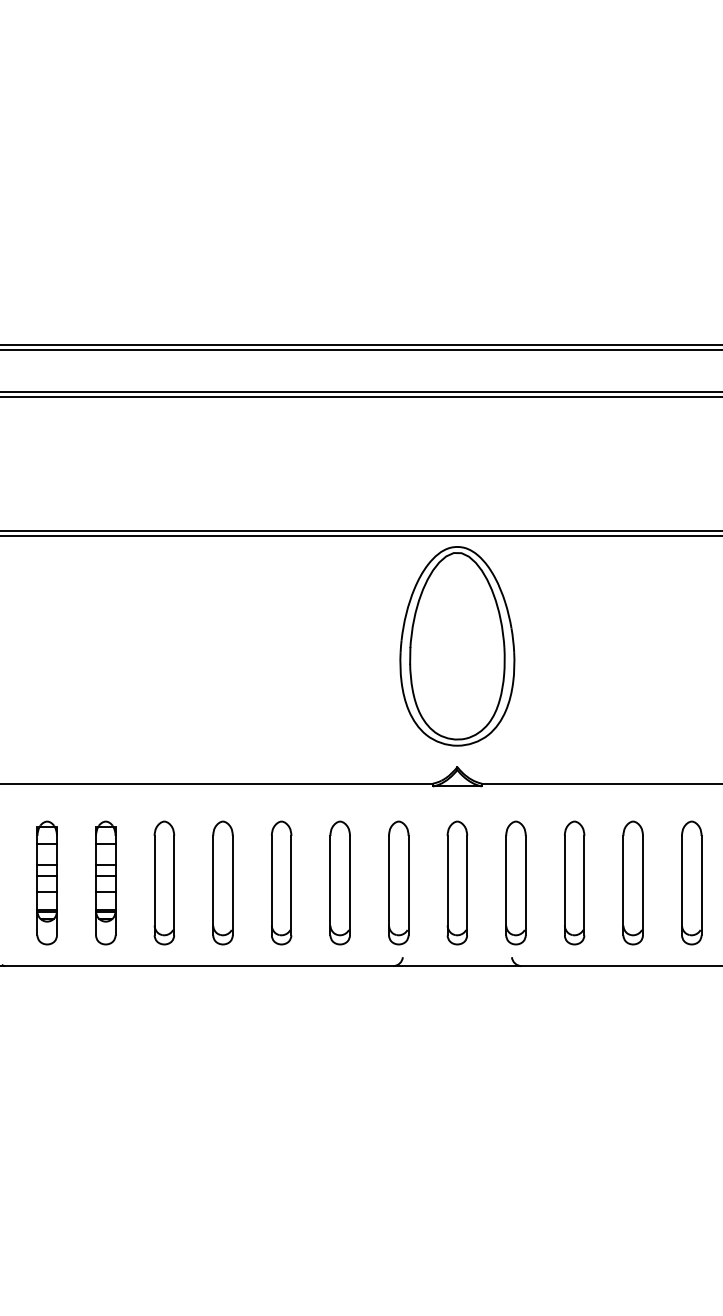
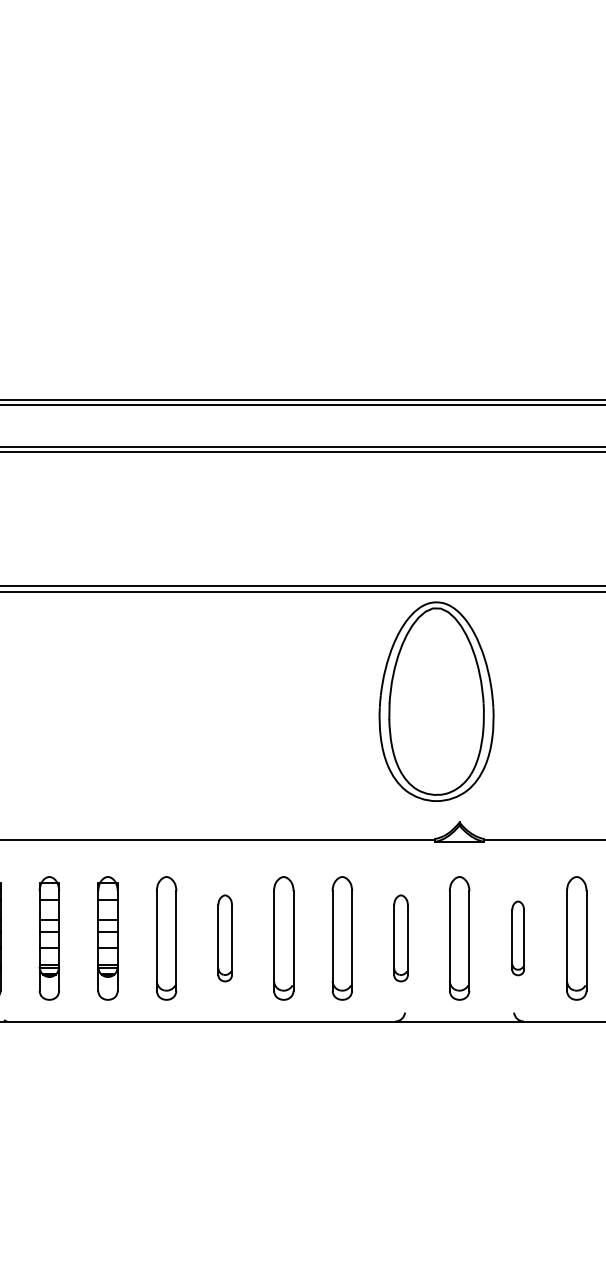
part: (457, 646) -> (436, 701), moved
part: (222, 882) -> (224, 937), size x0.7
part: (398, 882) -> (400, 937), size x0.7
part: (515, 882) -> (517, 937), size x0.6

